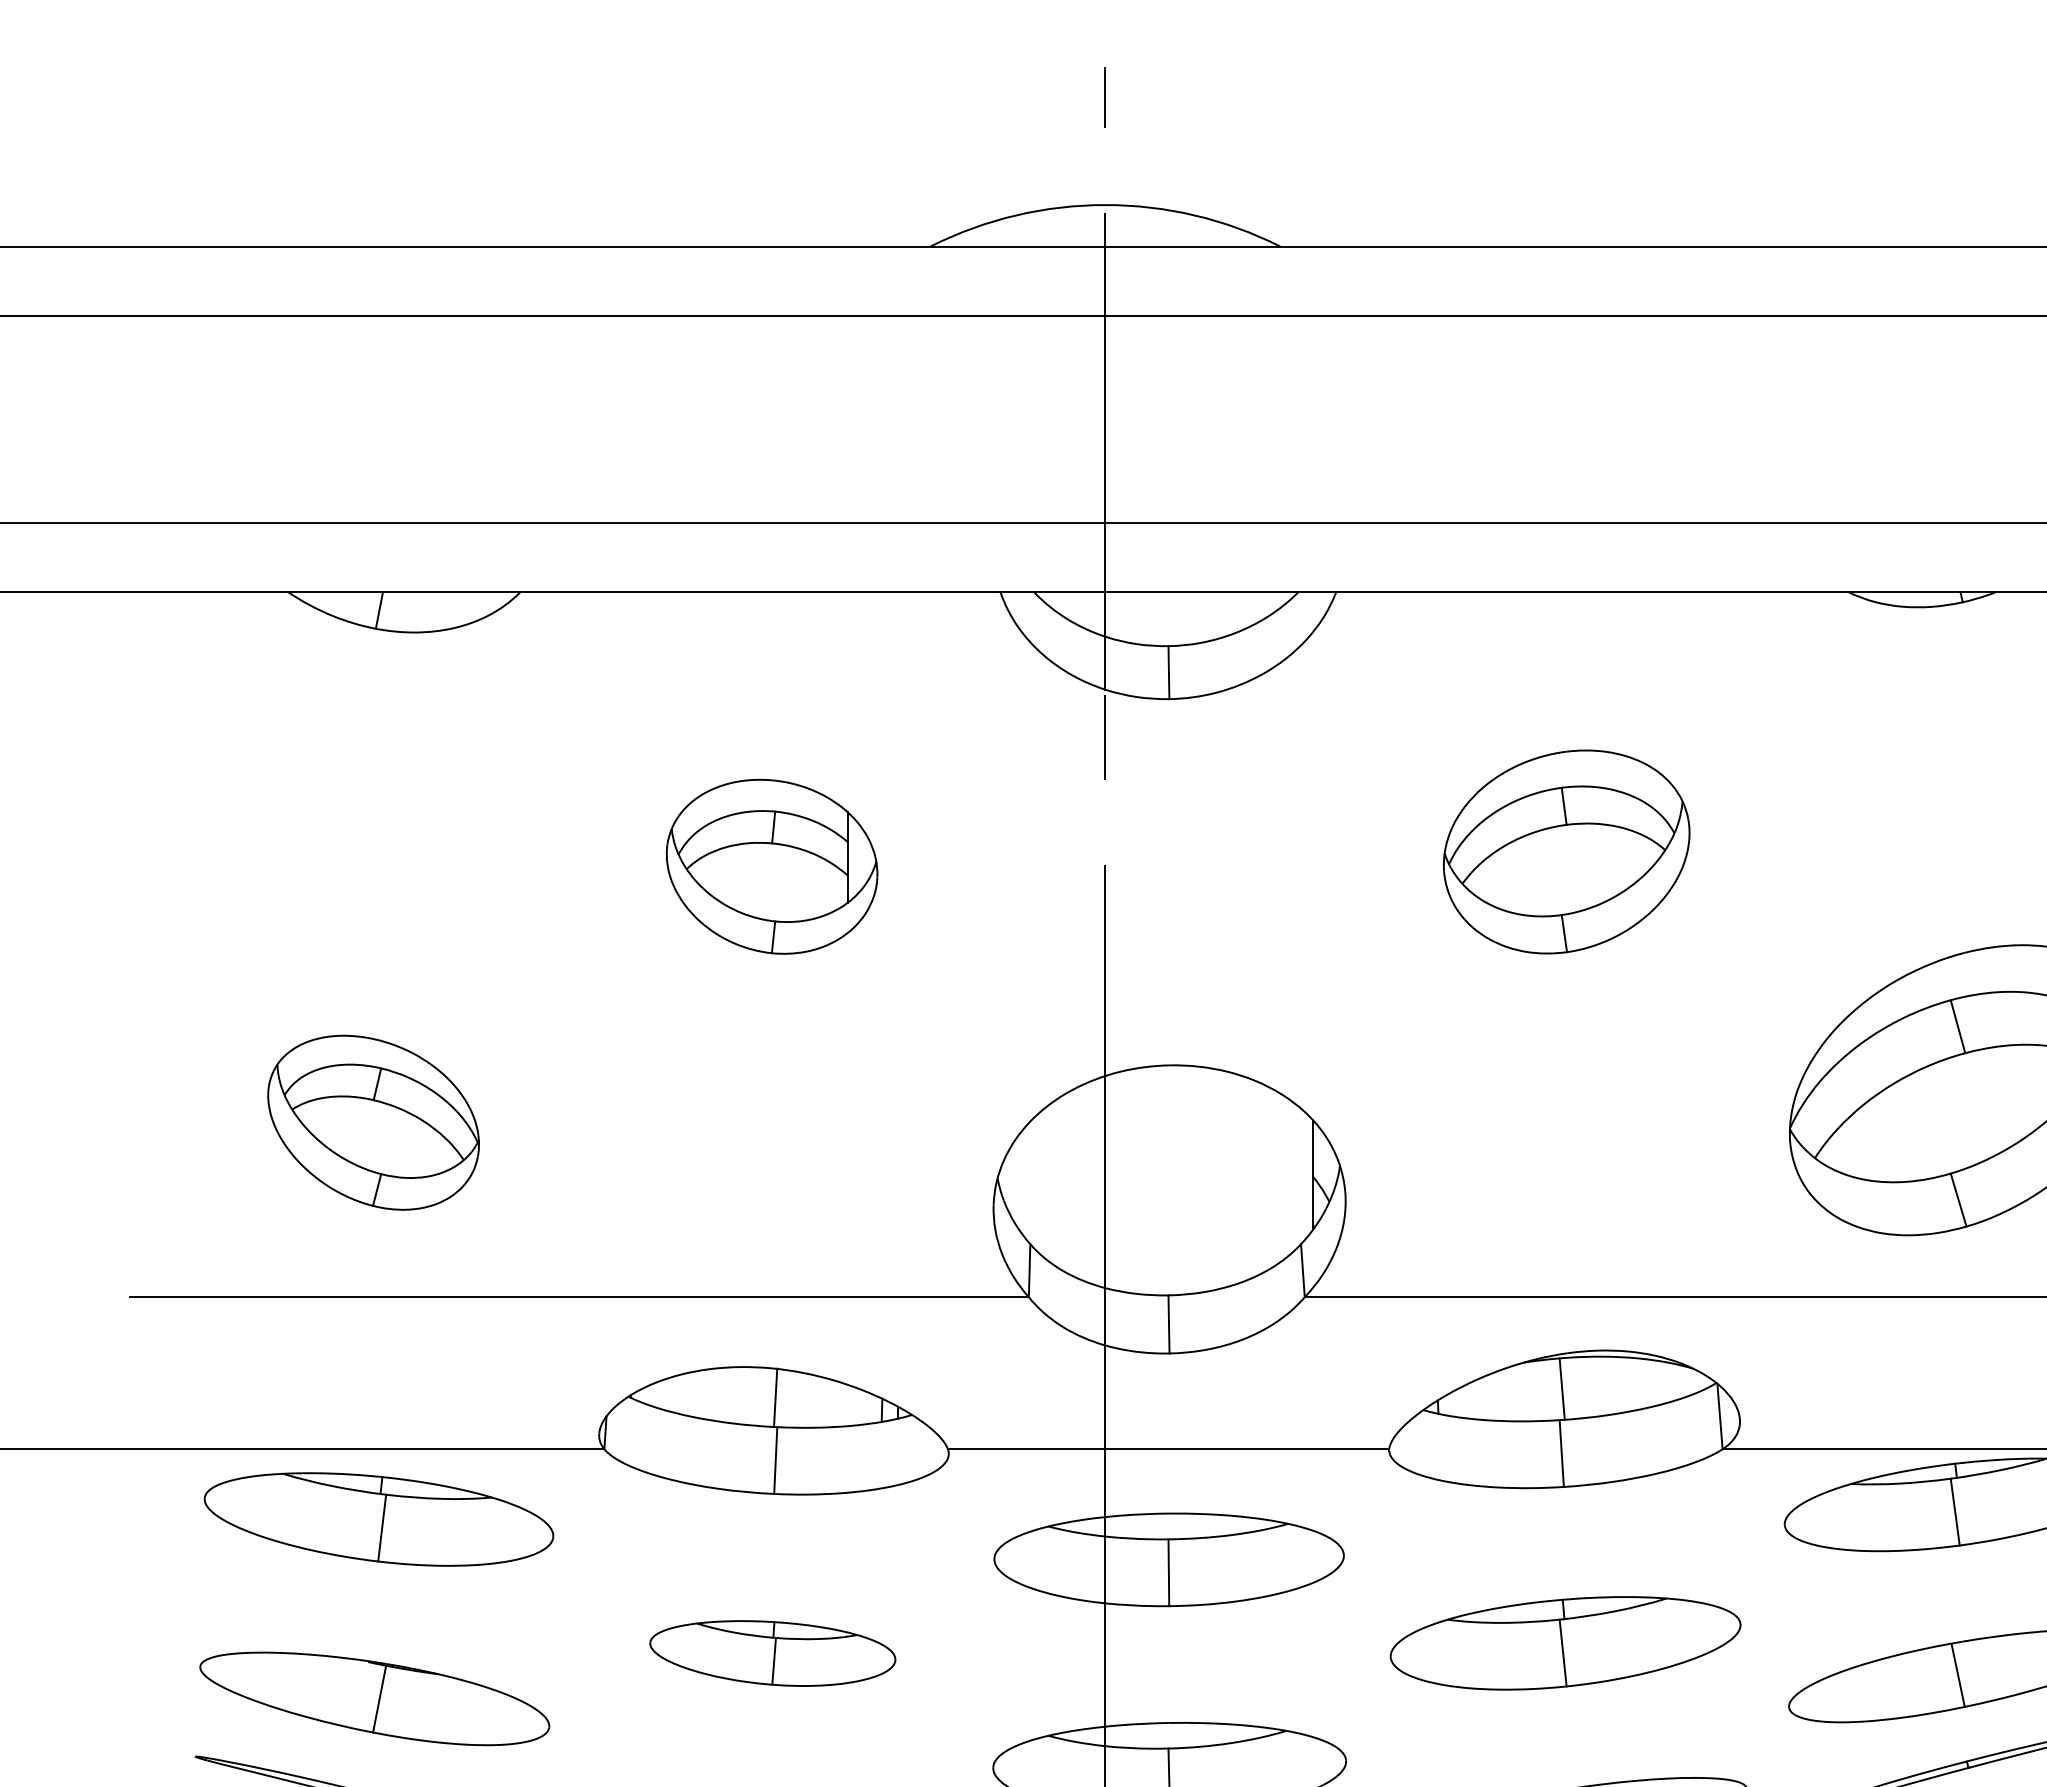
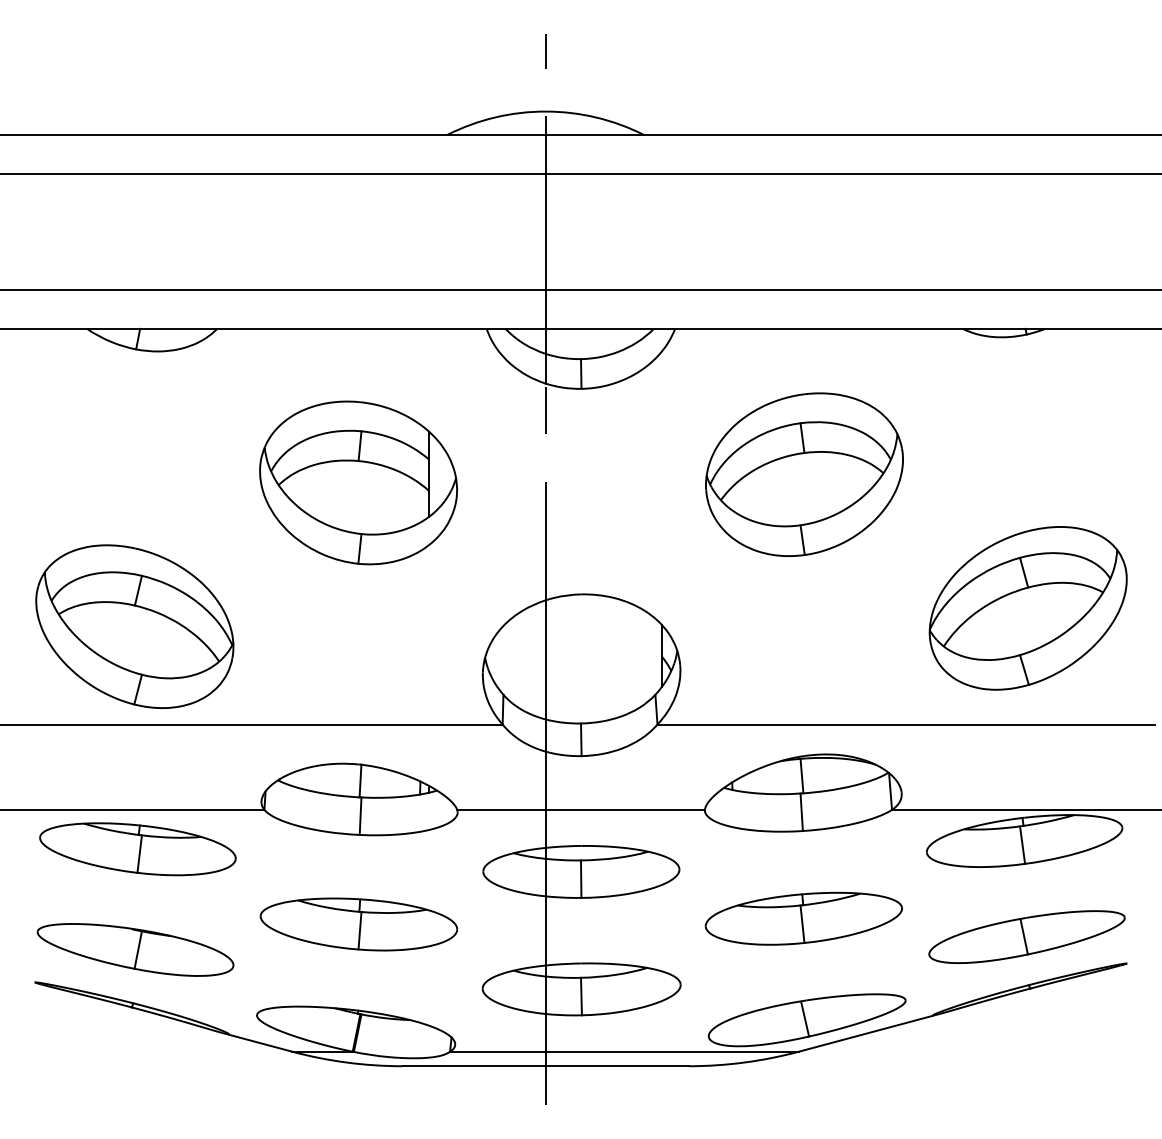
part: (1566, 851) -> (804, 474), size x1.43
part: (772, 865) -> (358, 482), size x1.67
part: (372, 1122) -> (134, 626), size x1.67
part: (772, 1653) -> (358, 924), size x1.43

